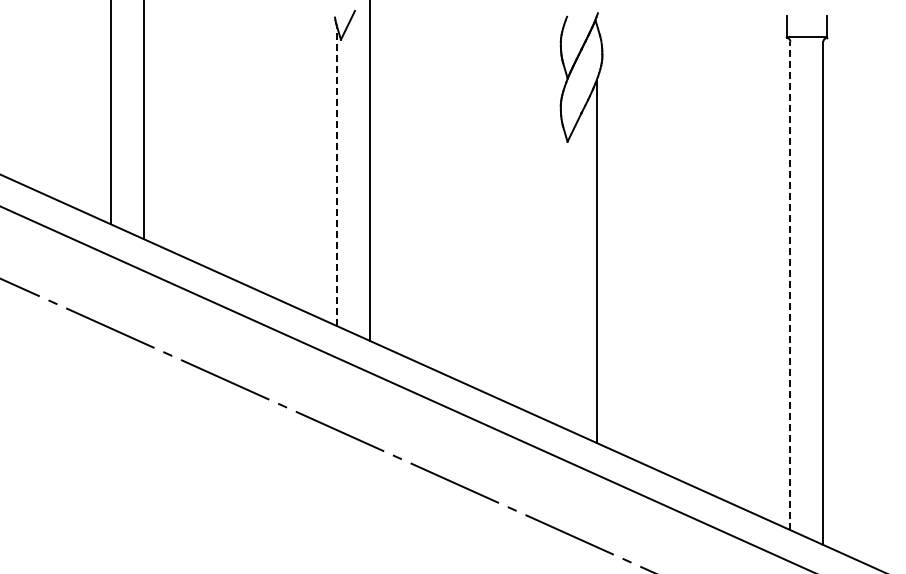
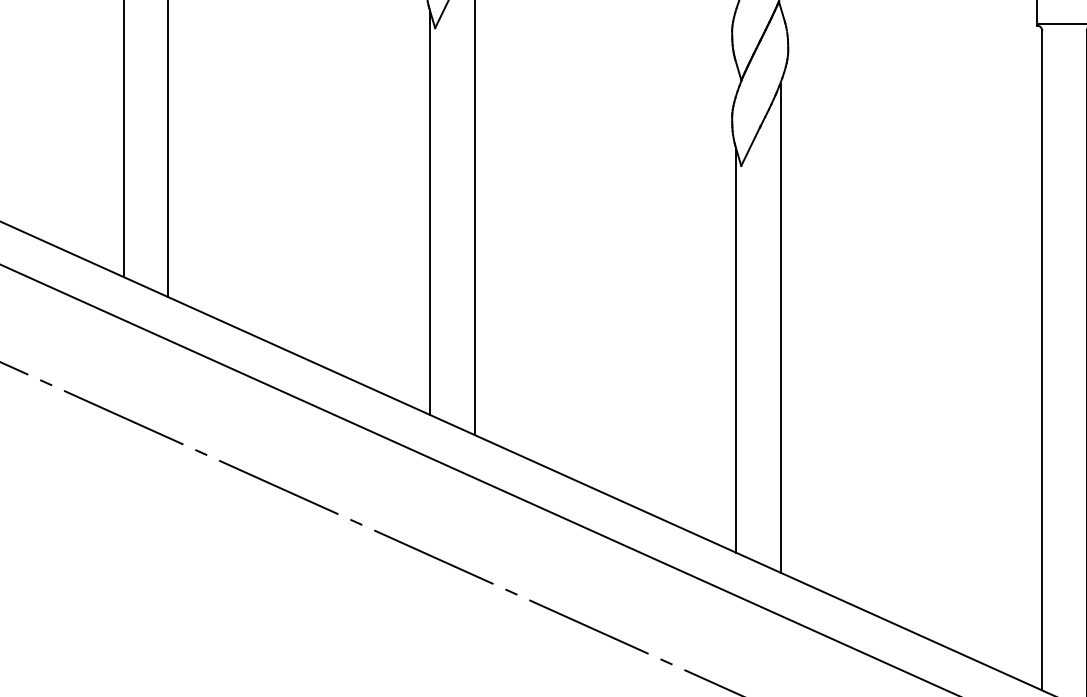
line: (337, 176) -> (430, 212), dashed -> solid
line: (563, 278) -> (735, 350), added
line: (790, 285) -> (1042, 360), dashed -> solid

